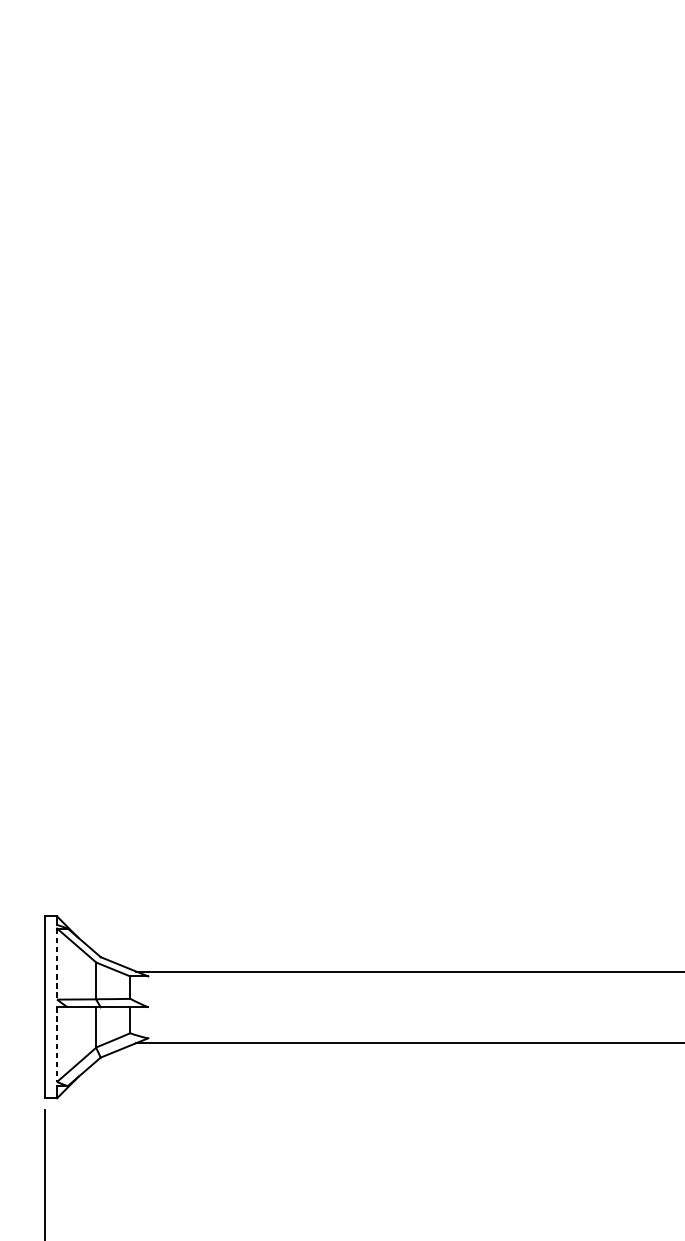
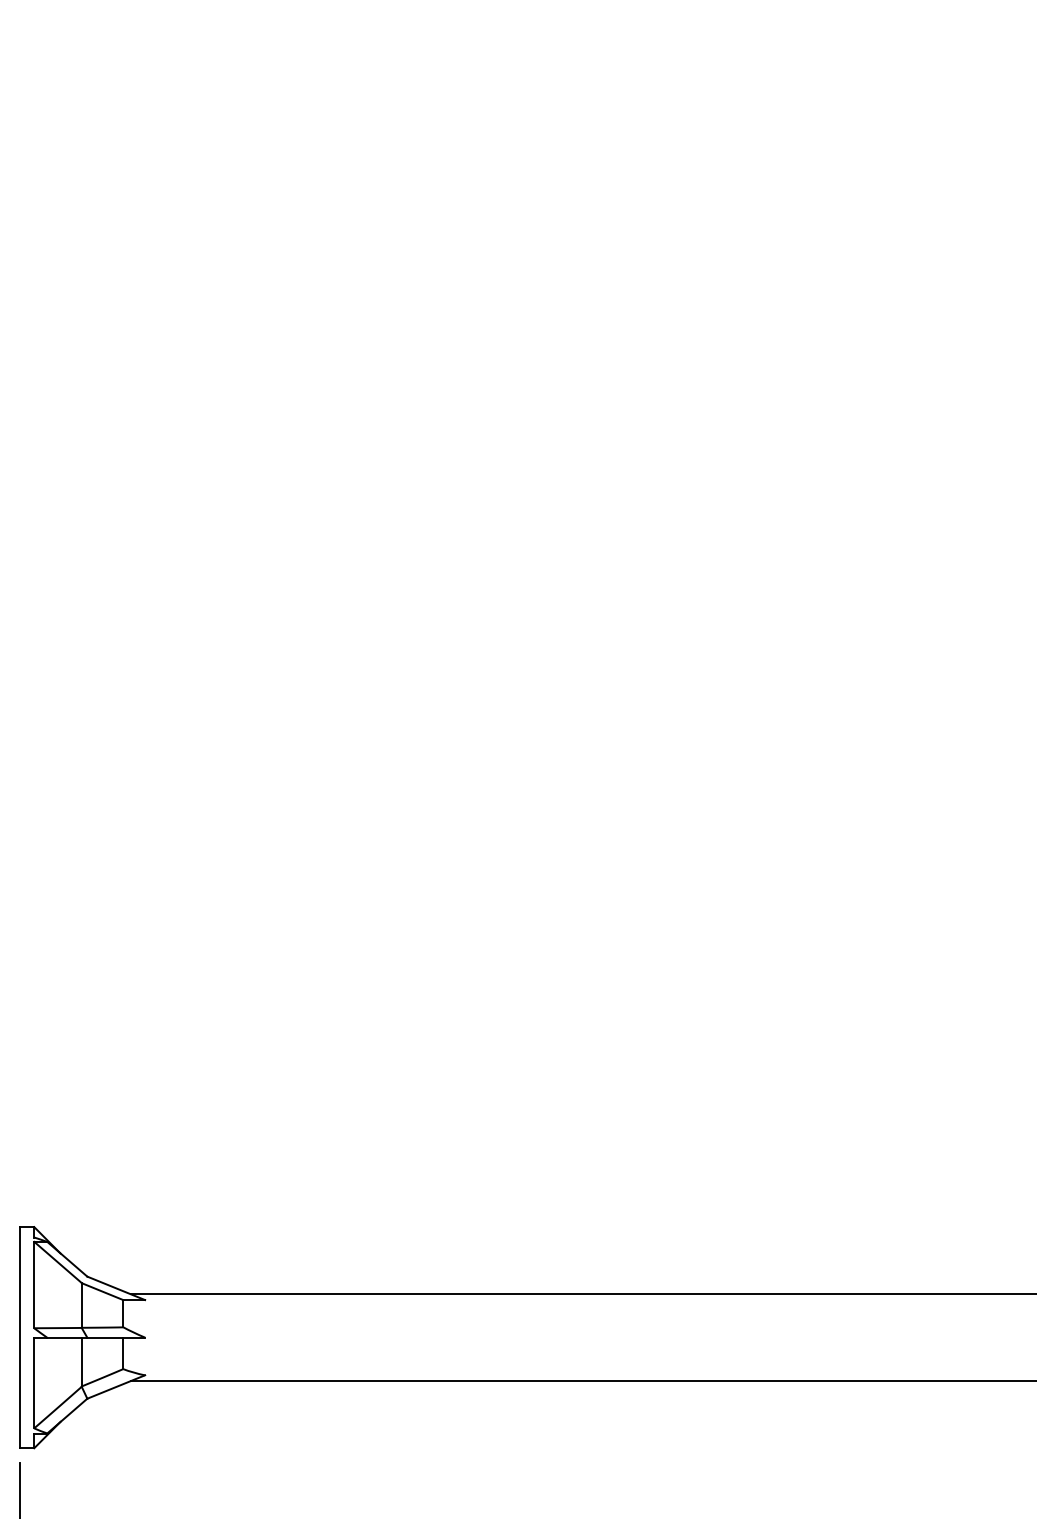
line: (57, 964) -> (34, 1285), dashed -> solid
line: (57, 1045) -> (34, 1383), dashed -> solid

